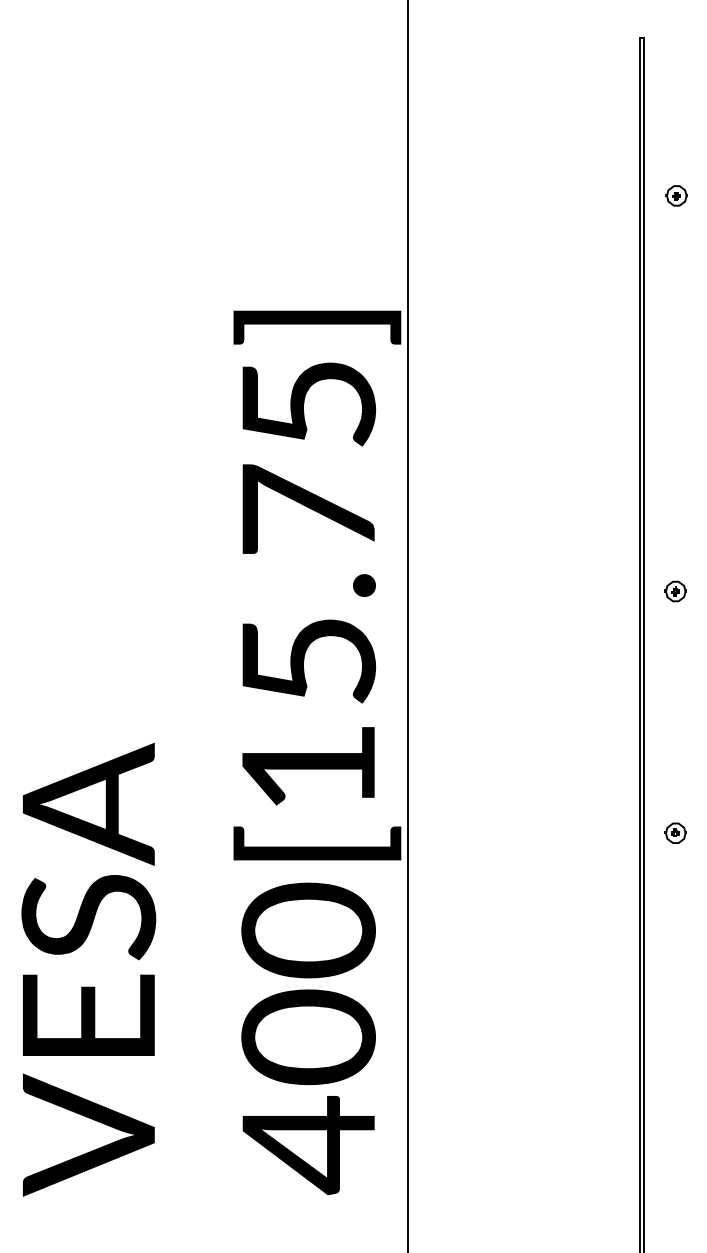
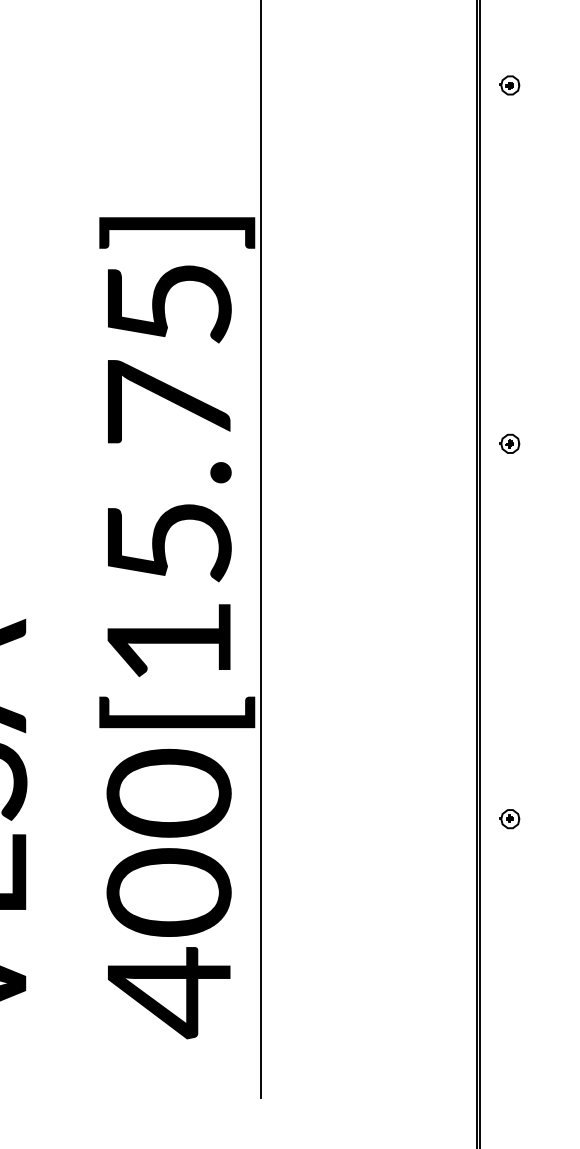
part: (676, 195) -> (510, 85), moved
part: (675, 591) -> (510, 443), moved
part: (675, 832) -> (510, 818), moved

